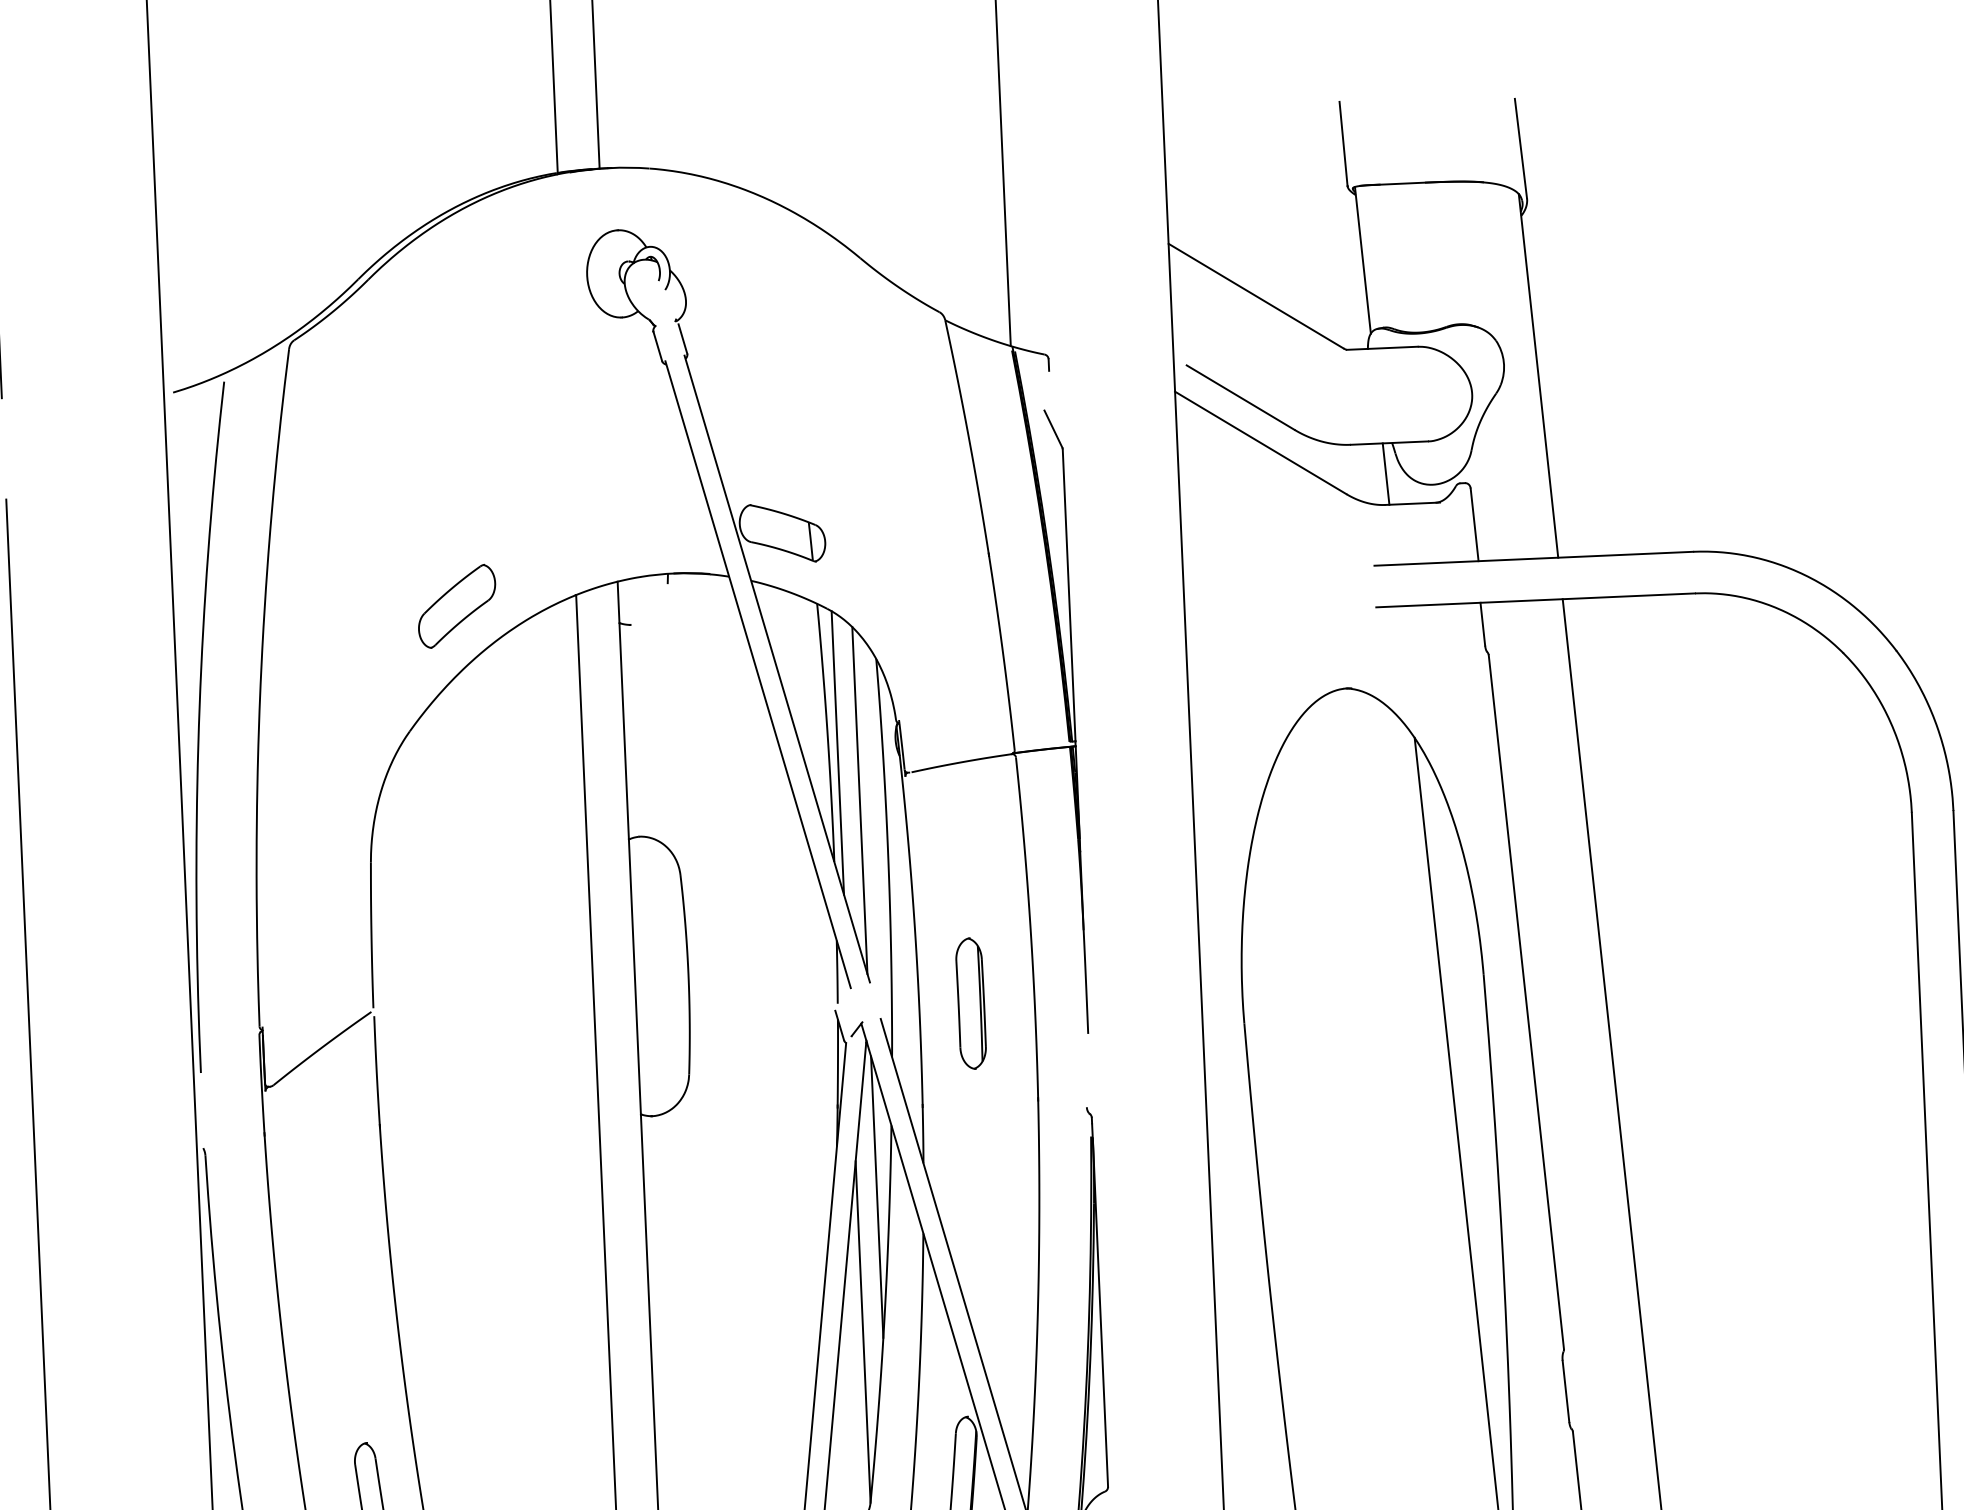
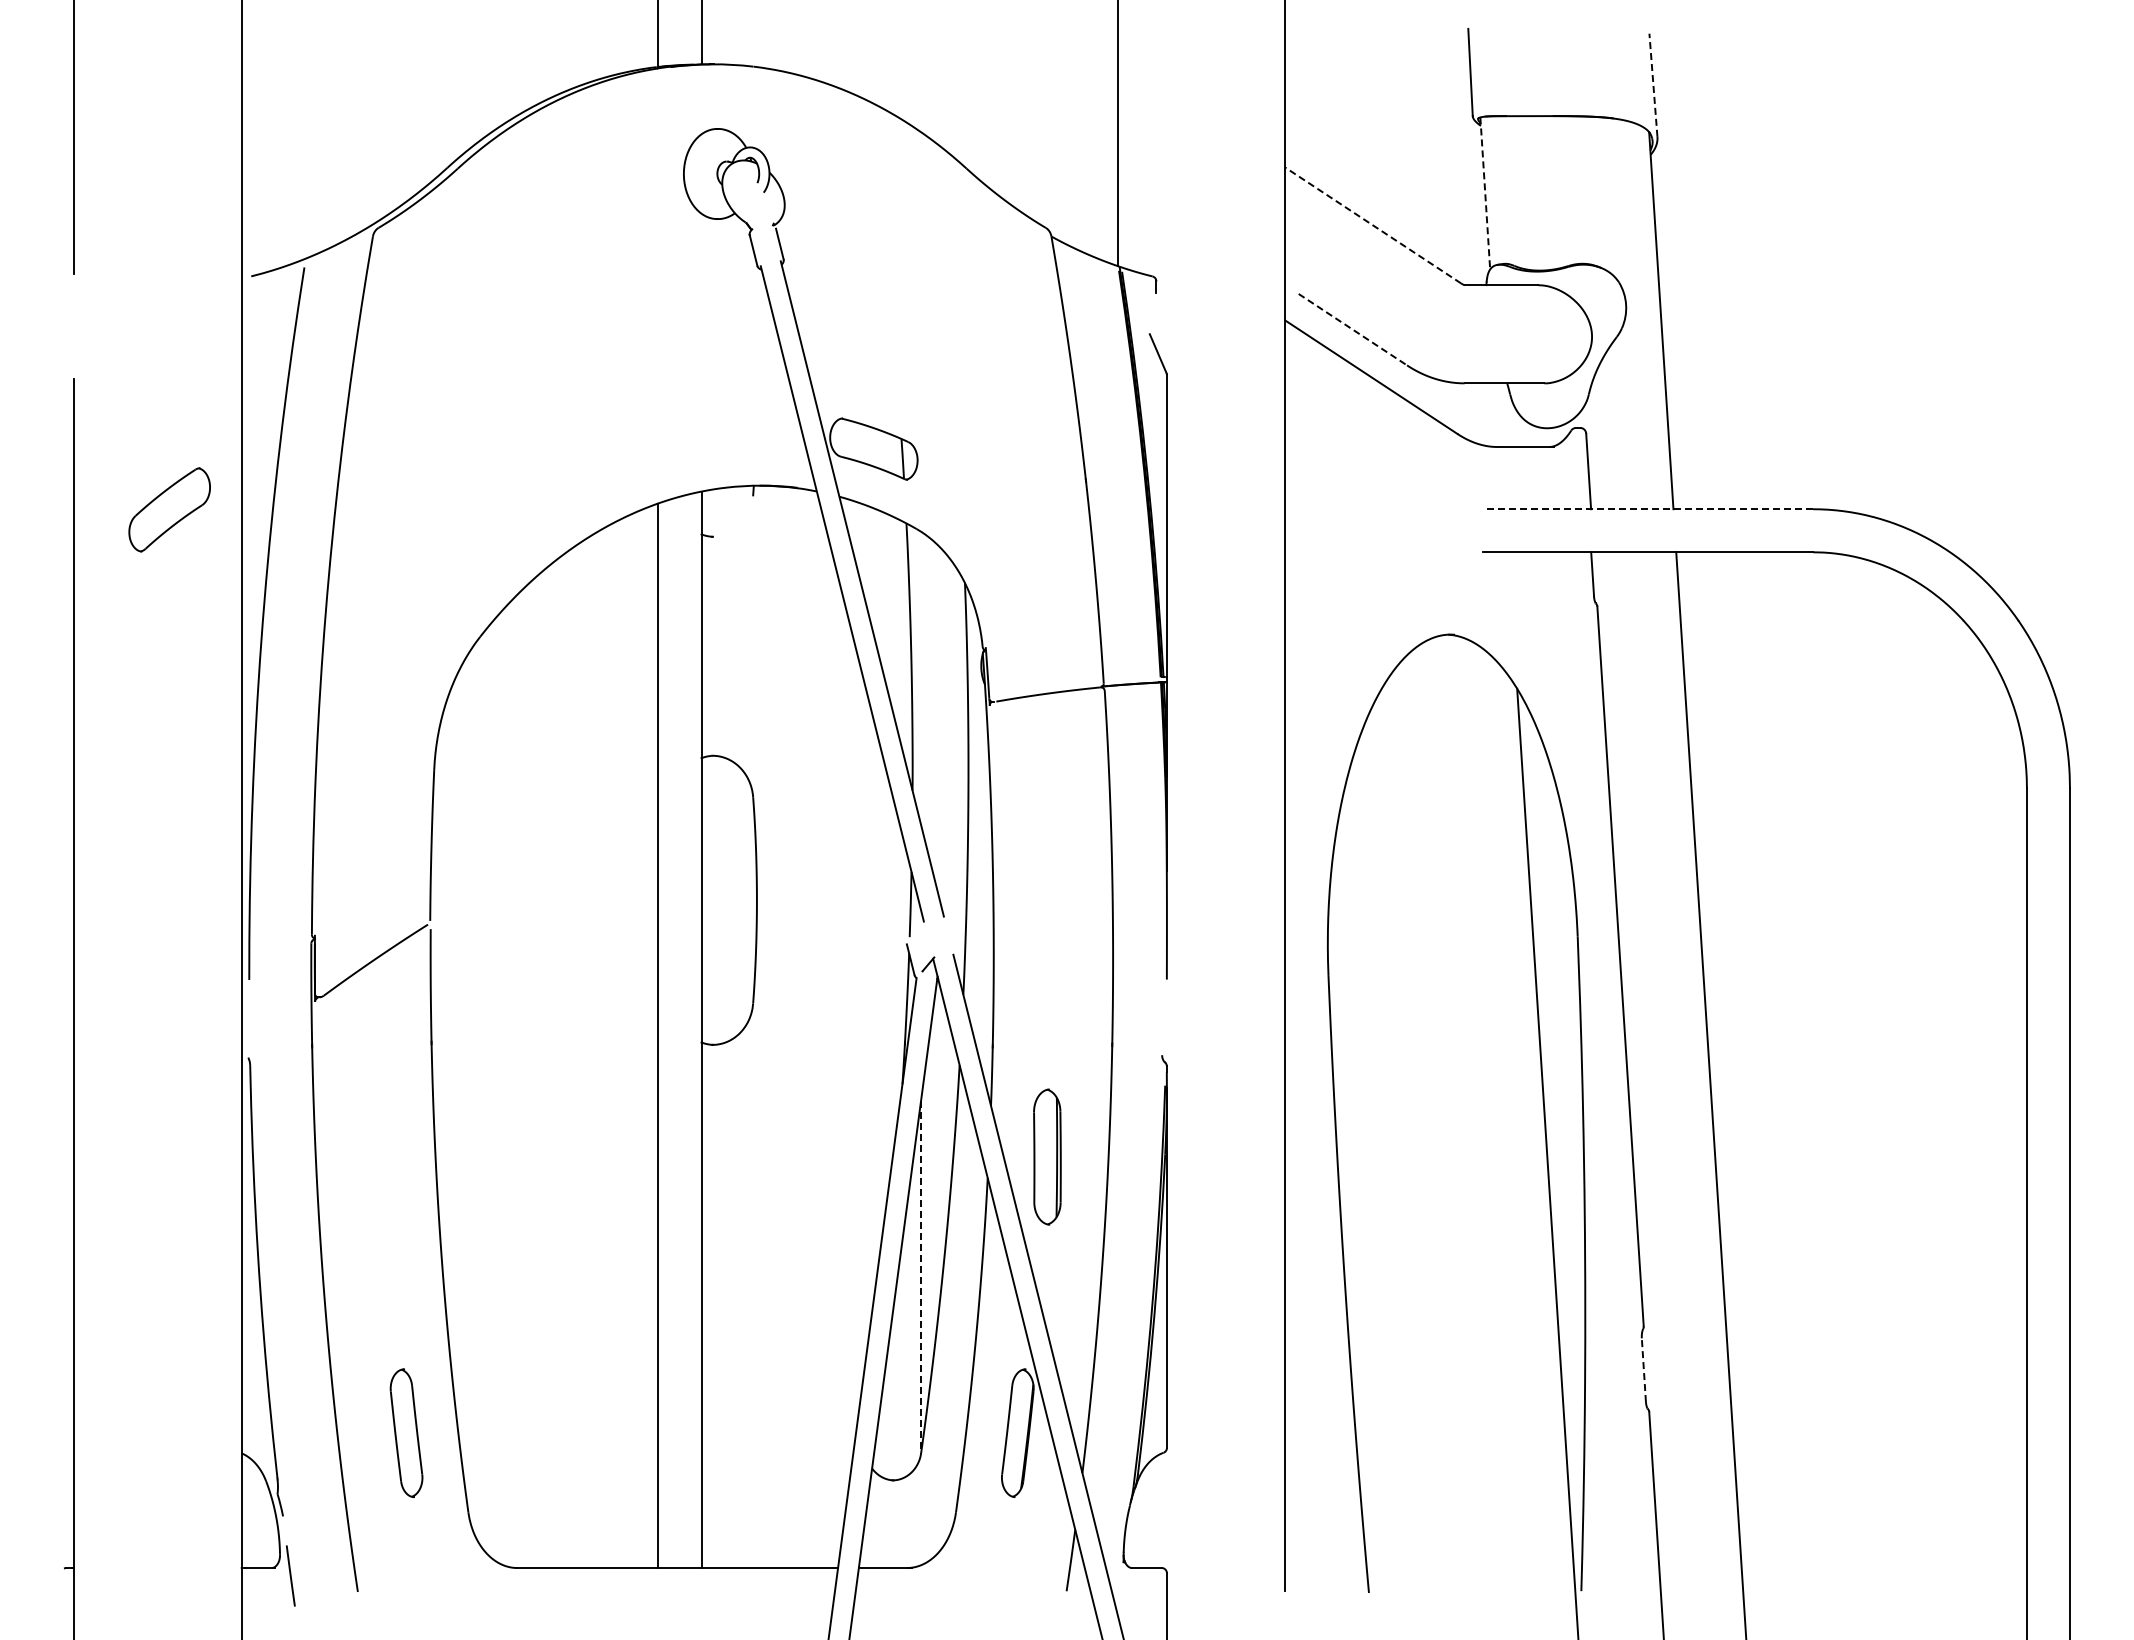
line: (1521, 148) -> (1653, 85), solid -> dashed
line: (1363, 261) -> (1485, 194), solid -> dashed
line: (1255, 296) -> (1372, 225), solid -> dashed
line: (1240, 397) -> (1352, 329), solid -> dashed
line: (1386, 474) -> (1499, 415), removed
line: (1534, 559) -> (1648, 509), solid -> dashed
part: (456, 606) -> (169, 509), moved
line: (838, 752) -> (921, 677), removed
line: (859, 800) -> (941, 728), removed
part: (971, 1003) -> (1047, 1156), moved
line: (877, 1197) -> (941, 1138), removed
line: (863, 1332) -> (921, 1277), solid -> dashed
line: (1565, 1391) -> (1643, 1370), solid -> dashed

